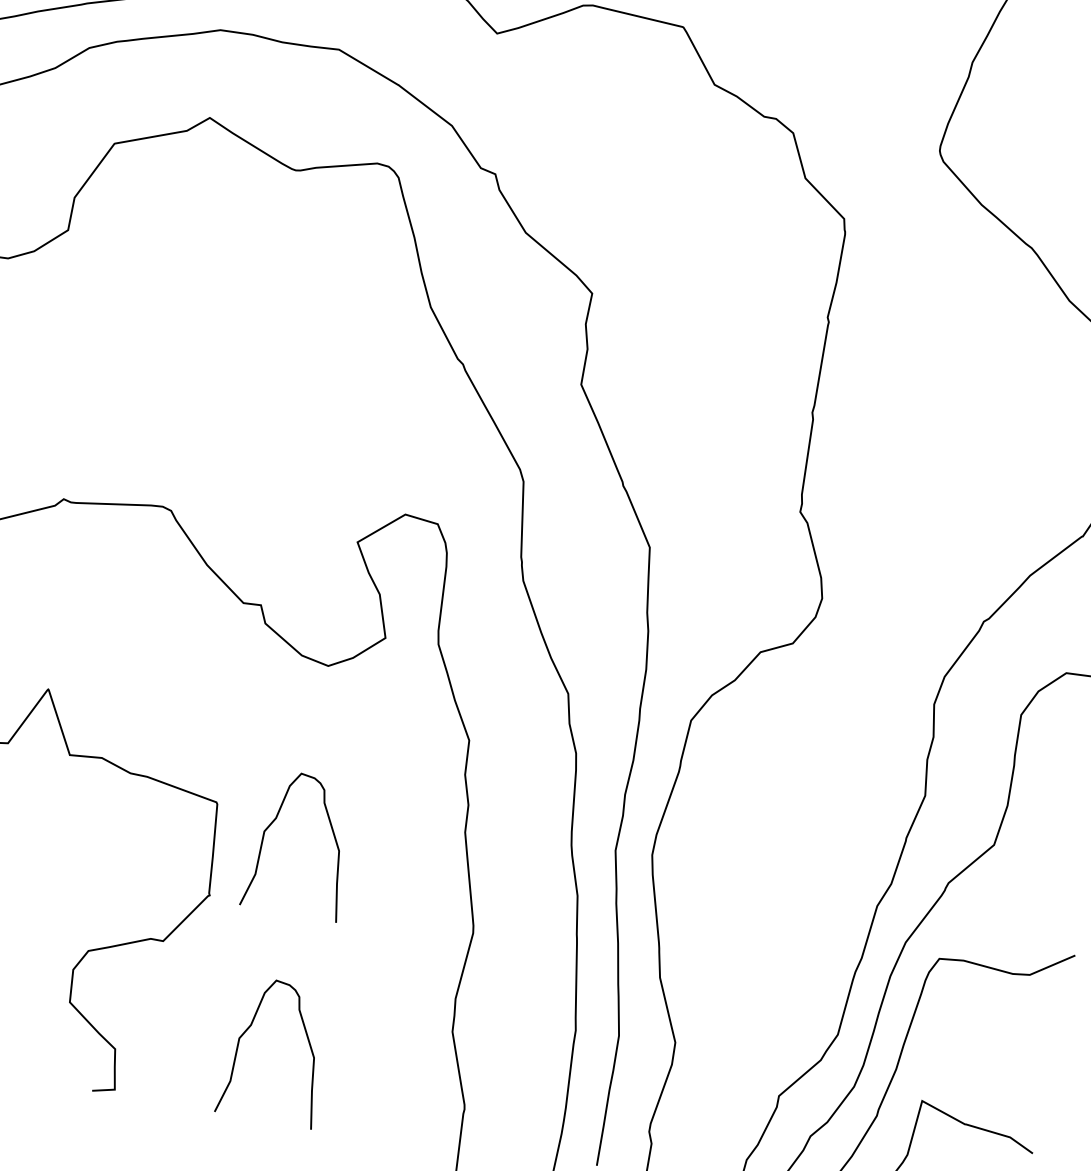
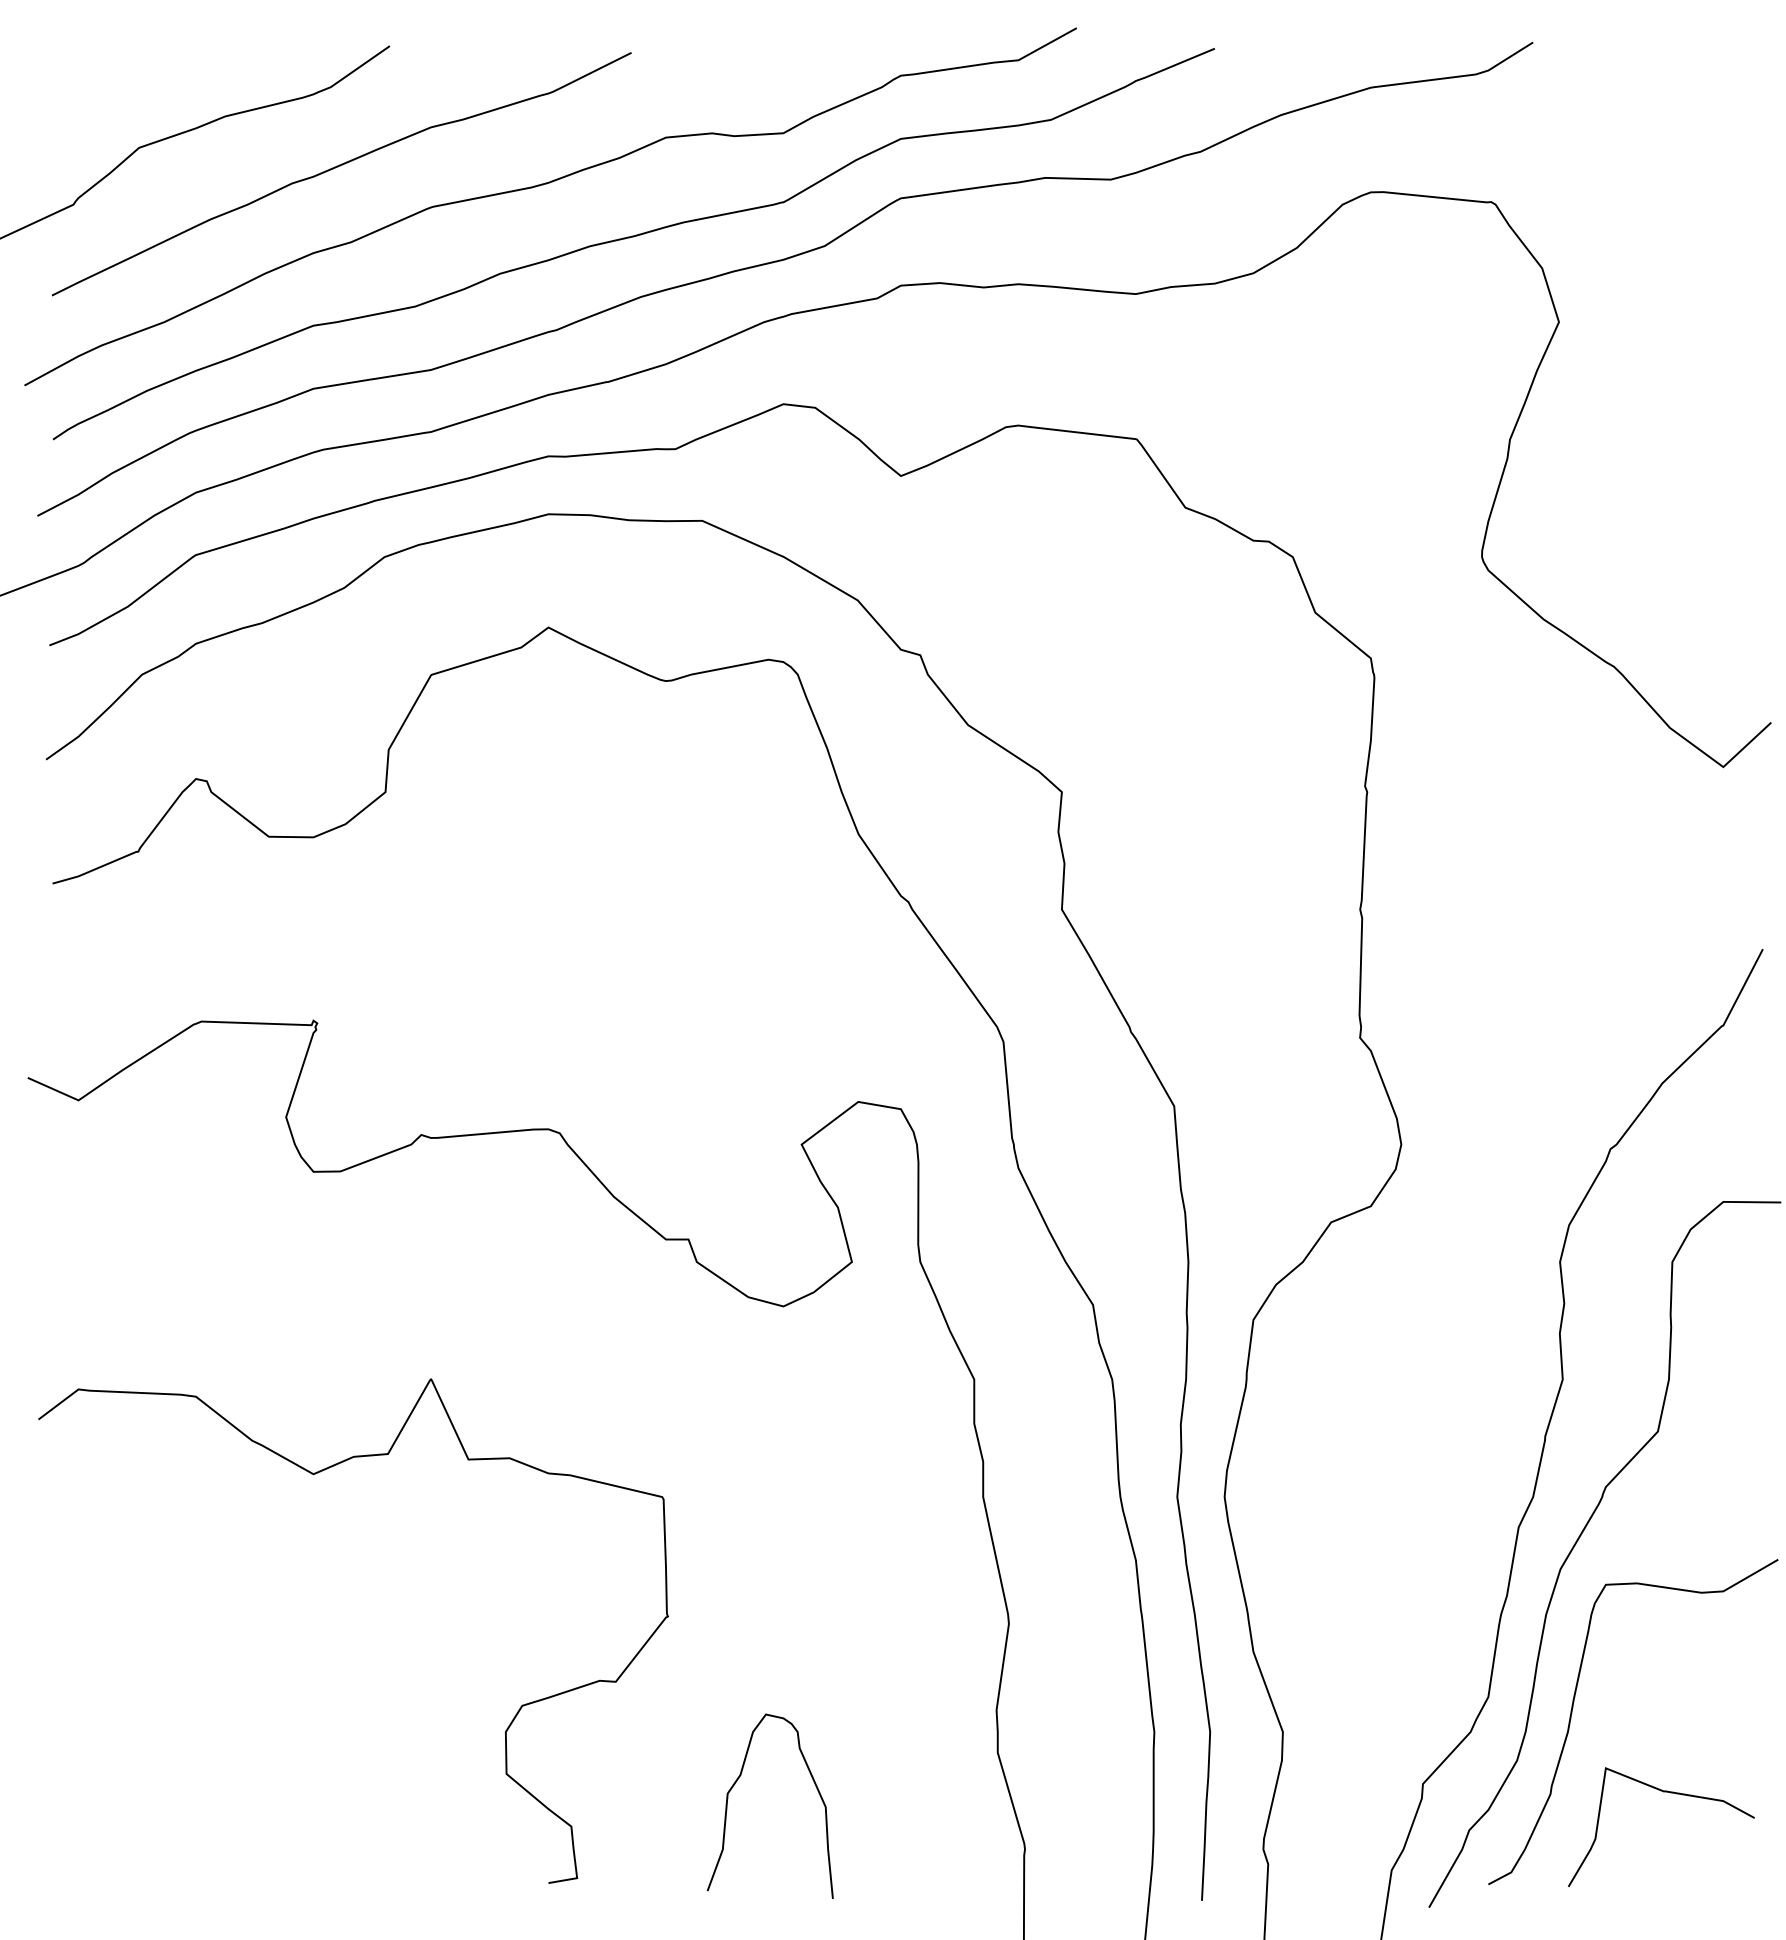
curve: (271, 825) -> (735, 1517), removed

